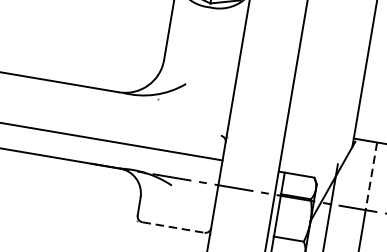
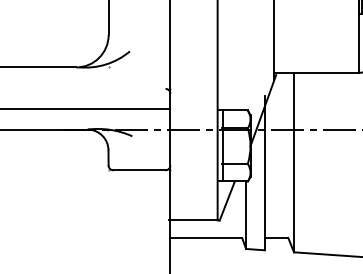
line: (371, 176) -> (294, 101), dashed -> solid
line: (173, 227) -> (139, 170), dashed -> solid

